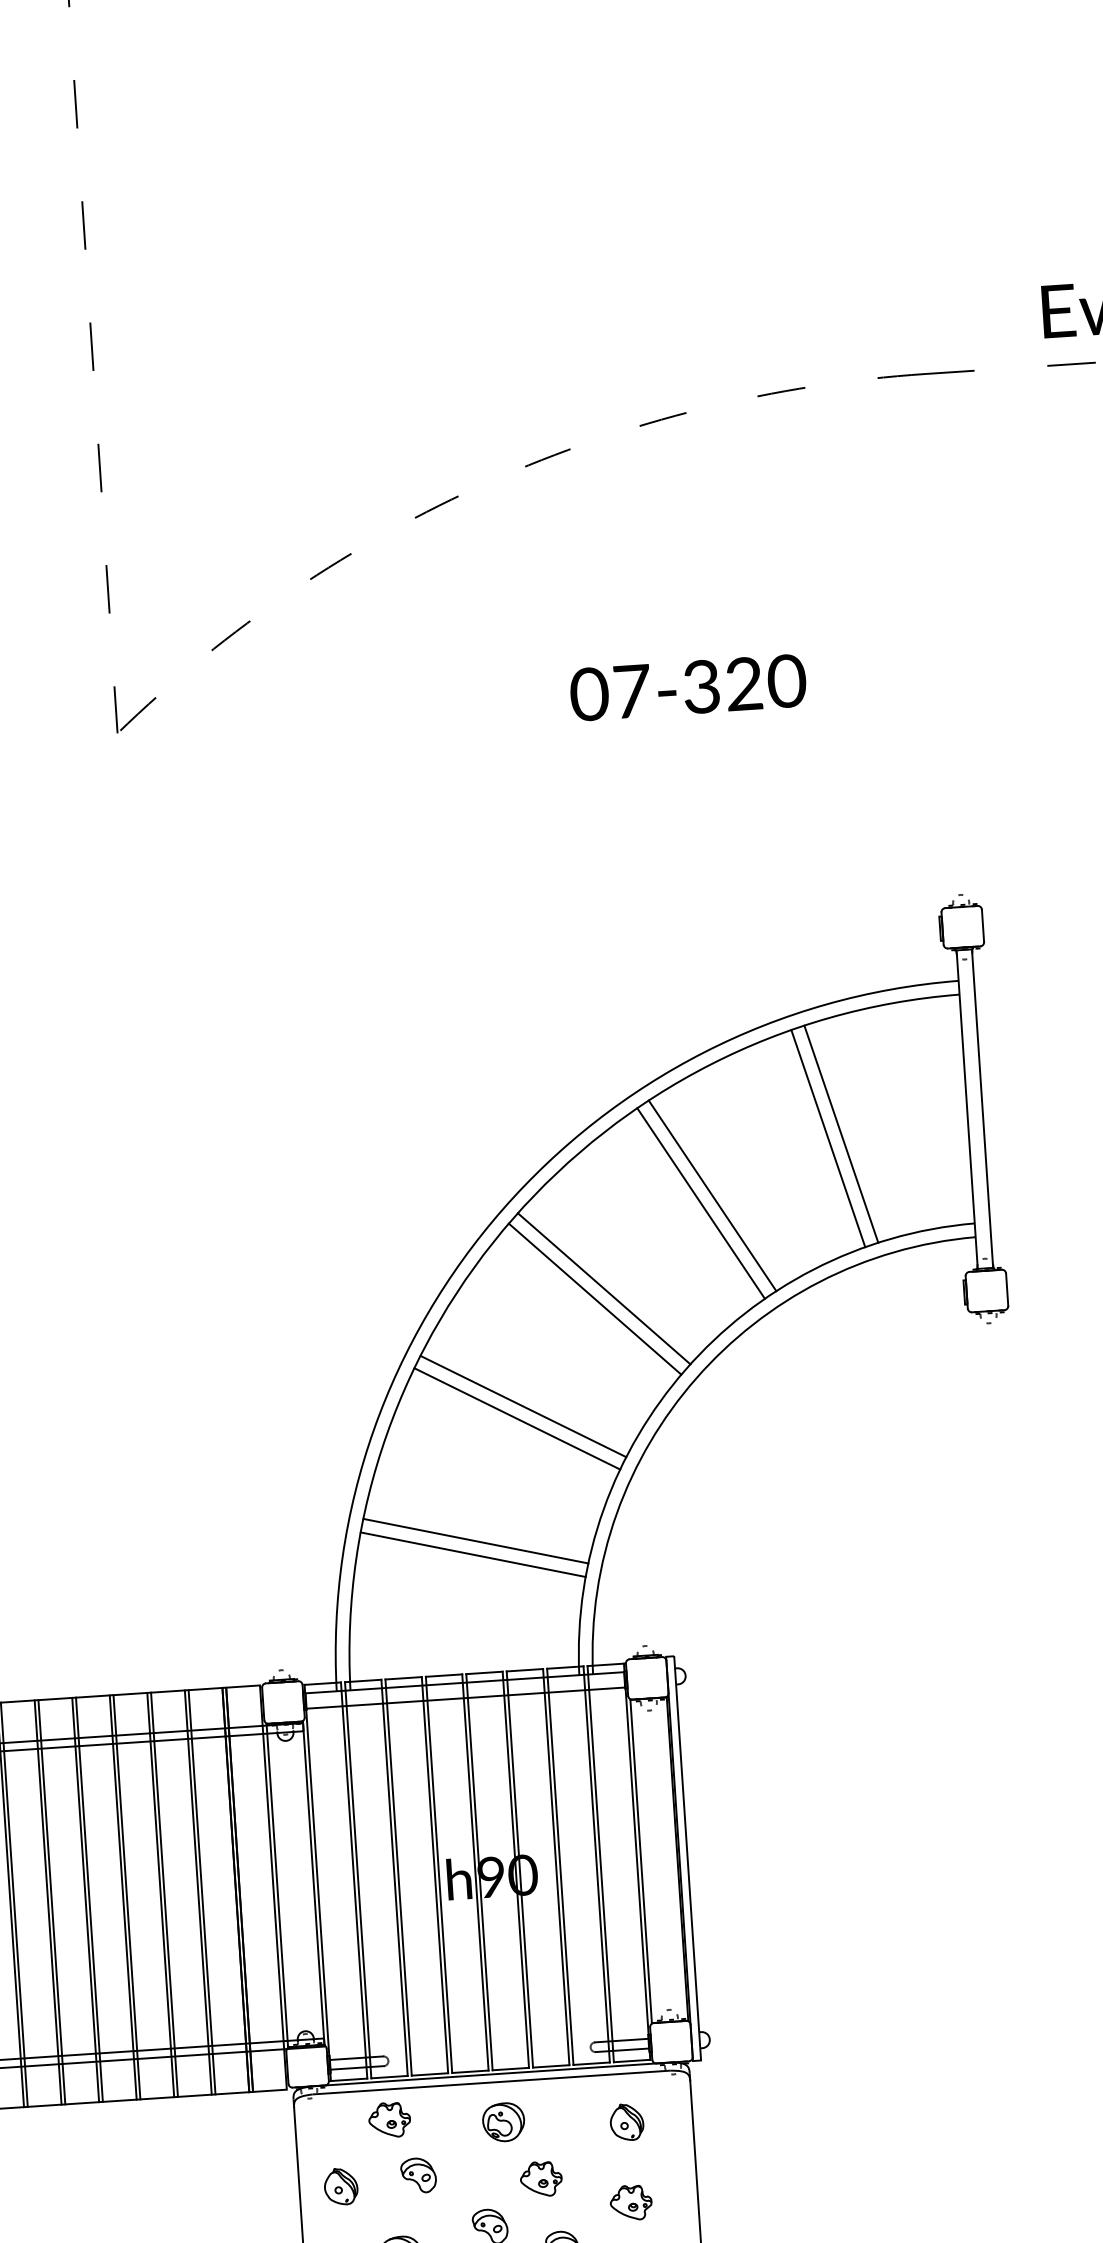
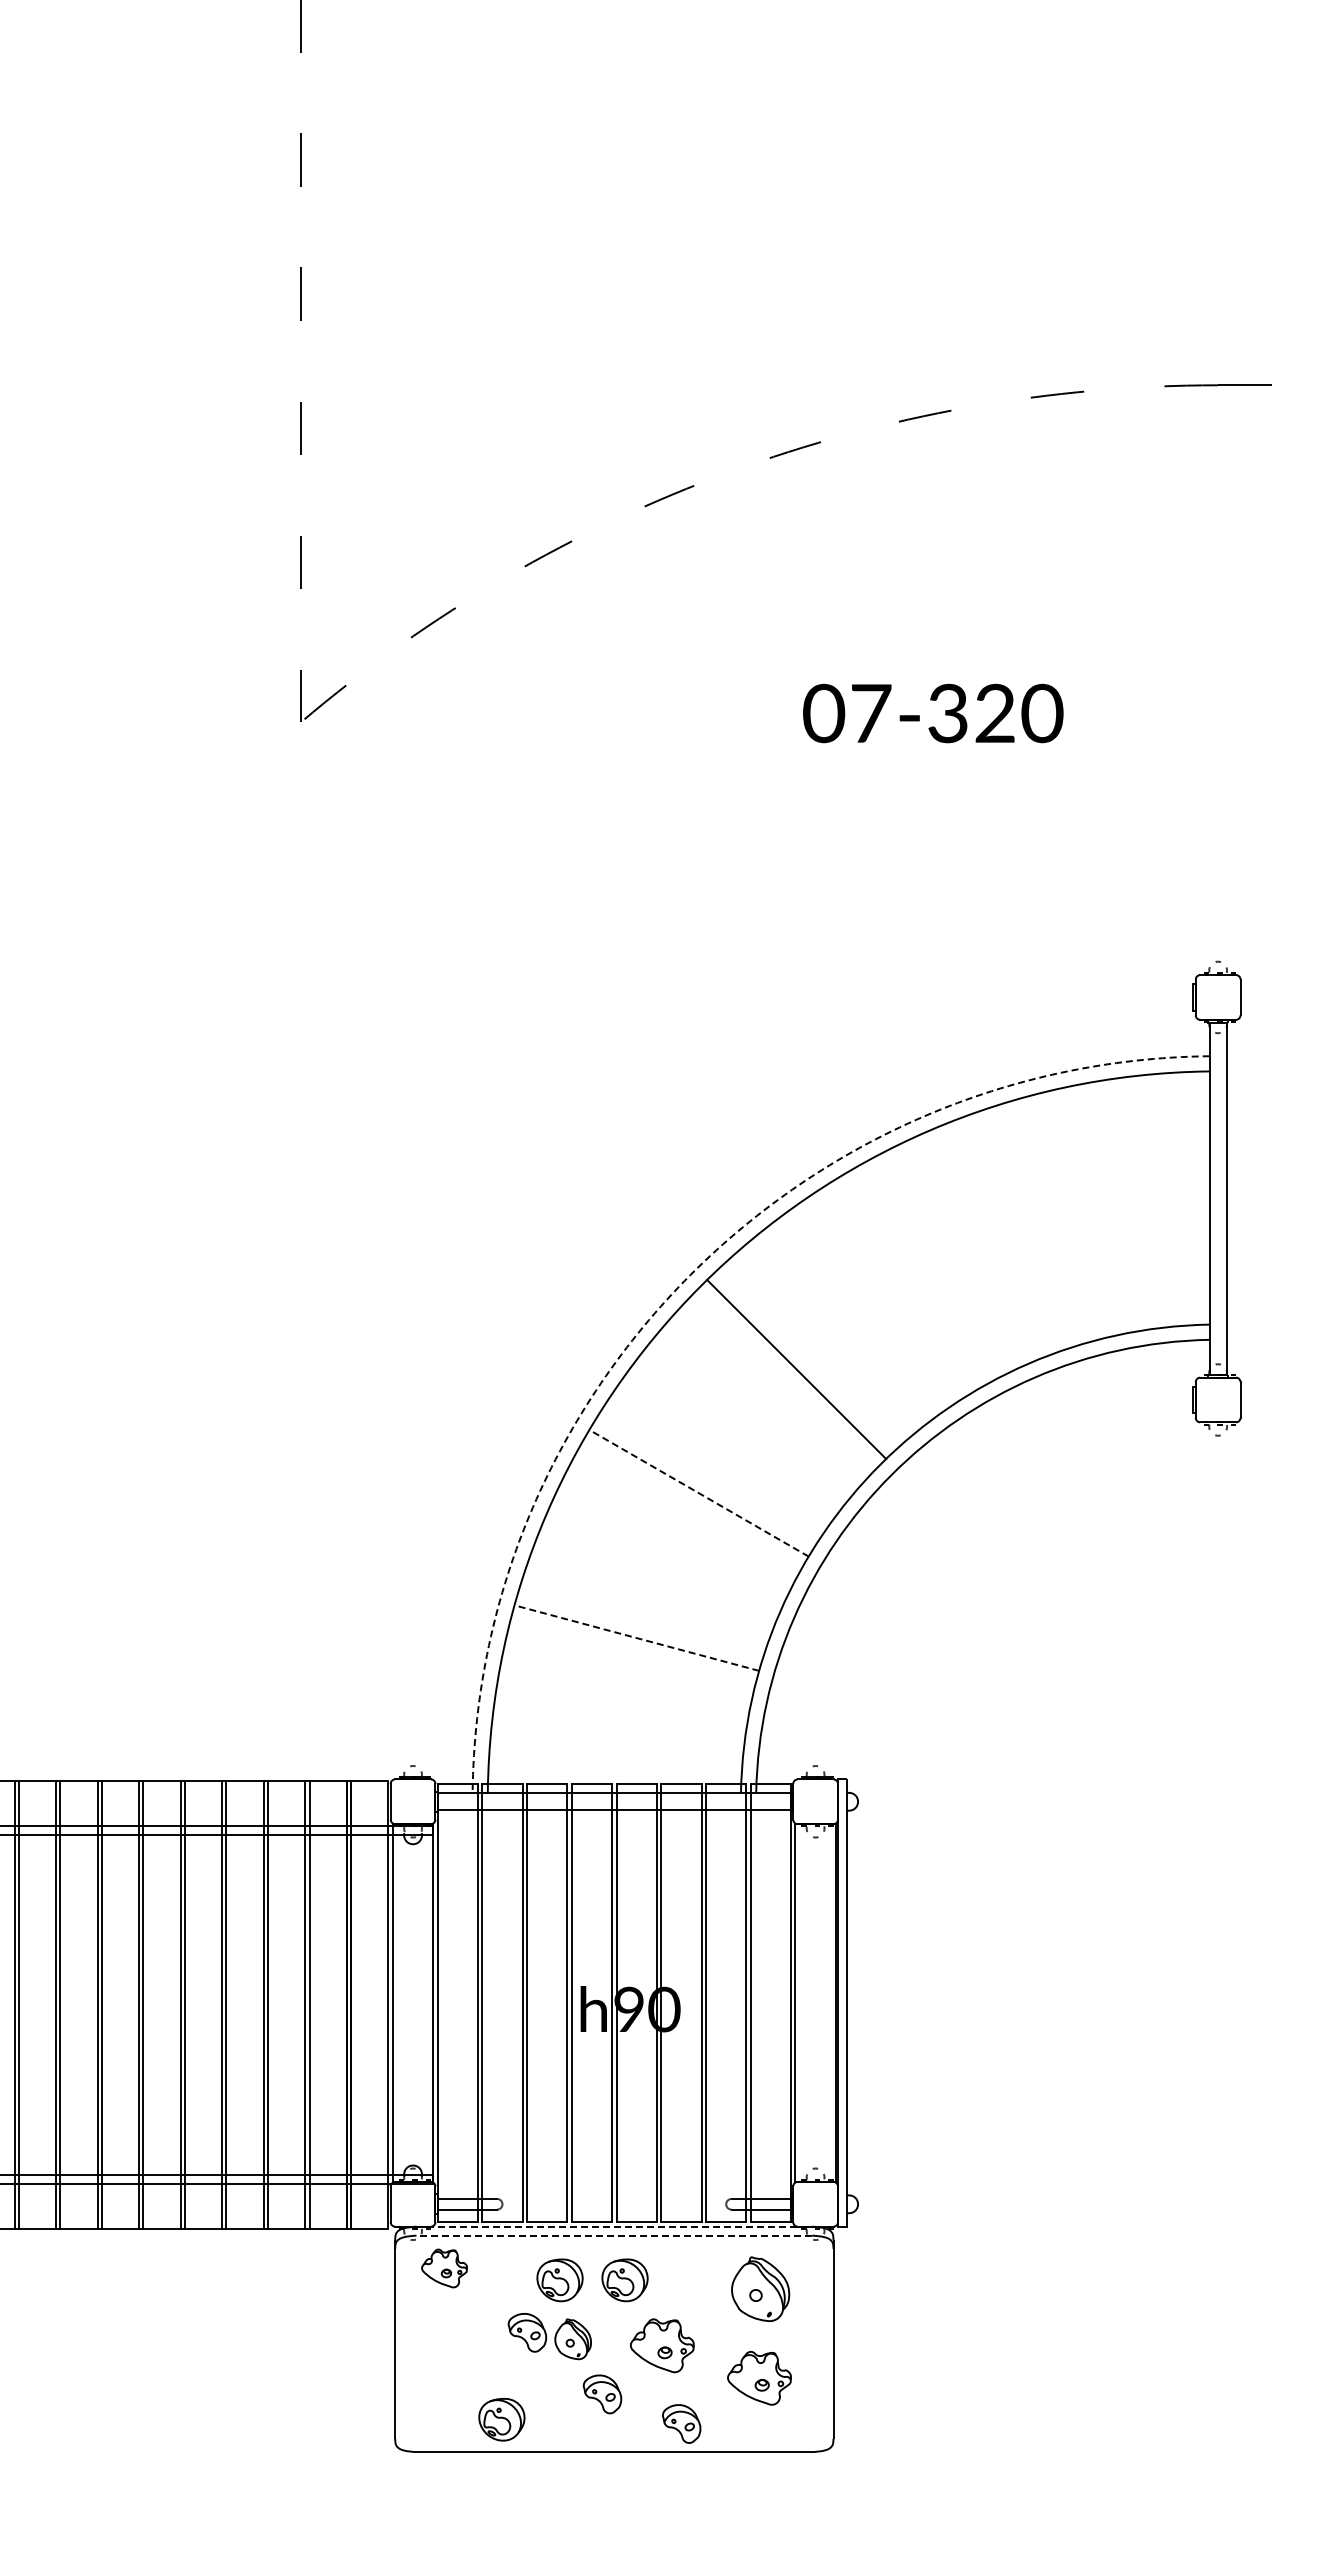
line: (840, 1134) -> (1068, 1216), removed
line: (828, 1138) -> (1054, 1220), removed
line: (712, 1195) -> (922, 1274), removed
line: (700, 1203) -> (909, 1282), removed
arc: (502, 1209) -> (690, 1274), solid -> dashed
line: (594, 1298) -> (785, 1379), removed
line: (523, 1406) -> (699, 1493), solid -> dashed
line: (517, 1418) -> (691, 1506), removed
line: (475, 1541) -> (636, 1638), solid -> dashed
line: (472, 1554) -> (632, 1652), removed
line: (490, 2074) -> (614, 2226), solid -> dashed
line: (491, 2082) -> (614, 2235), solid -> dashed
part: (389, 2120) -> (444, 2268), moved
part: (626, 2122) -> (760, 2289), size x1.6
part: (444, 2126) -> (559, 2280), added
part: (540, 2179) -> (661, 2345), size x1.4
part: (340, 2186) -> (572, 2339), moved
part: (631, 2202) -> (759, 2378), size x1.4

